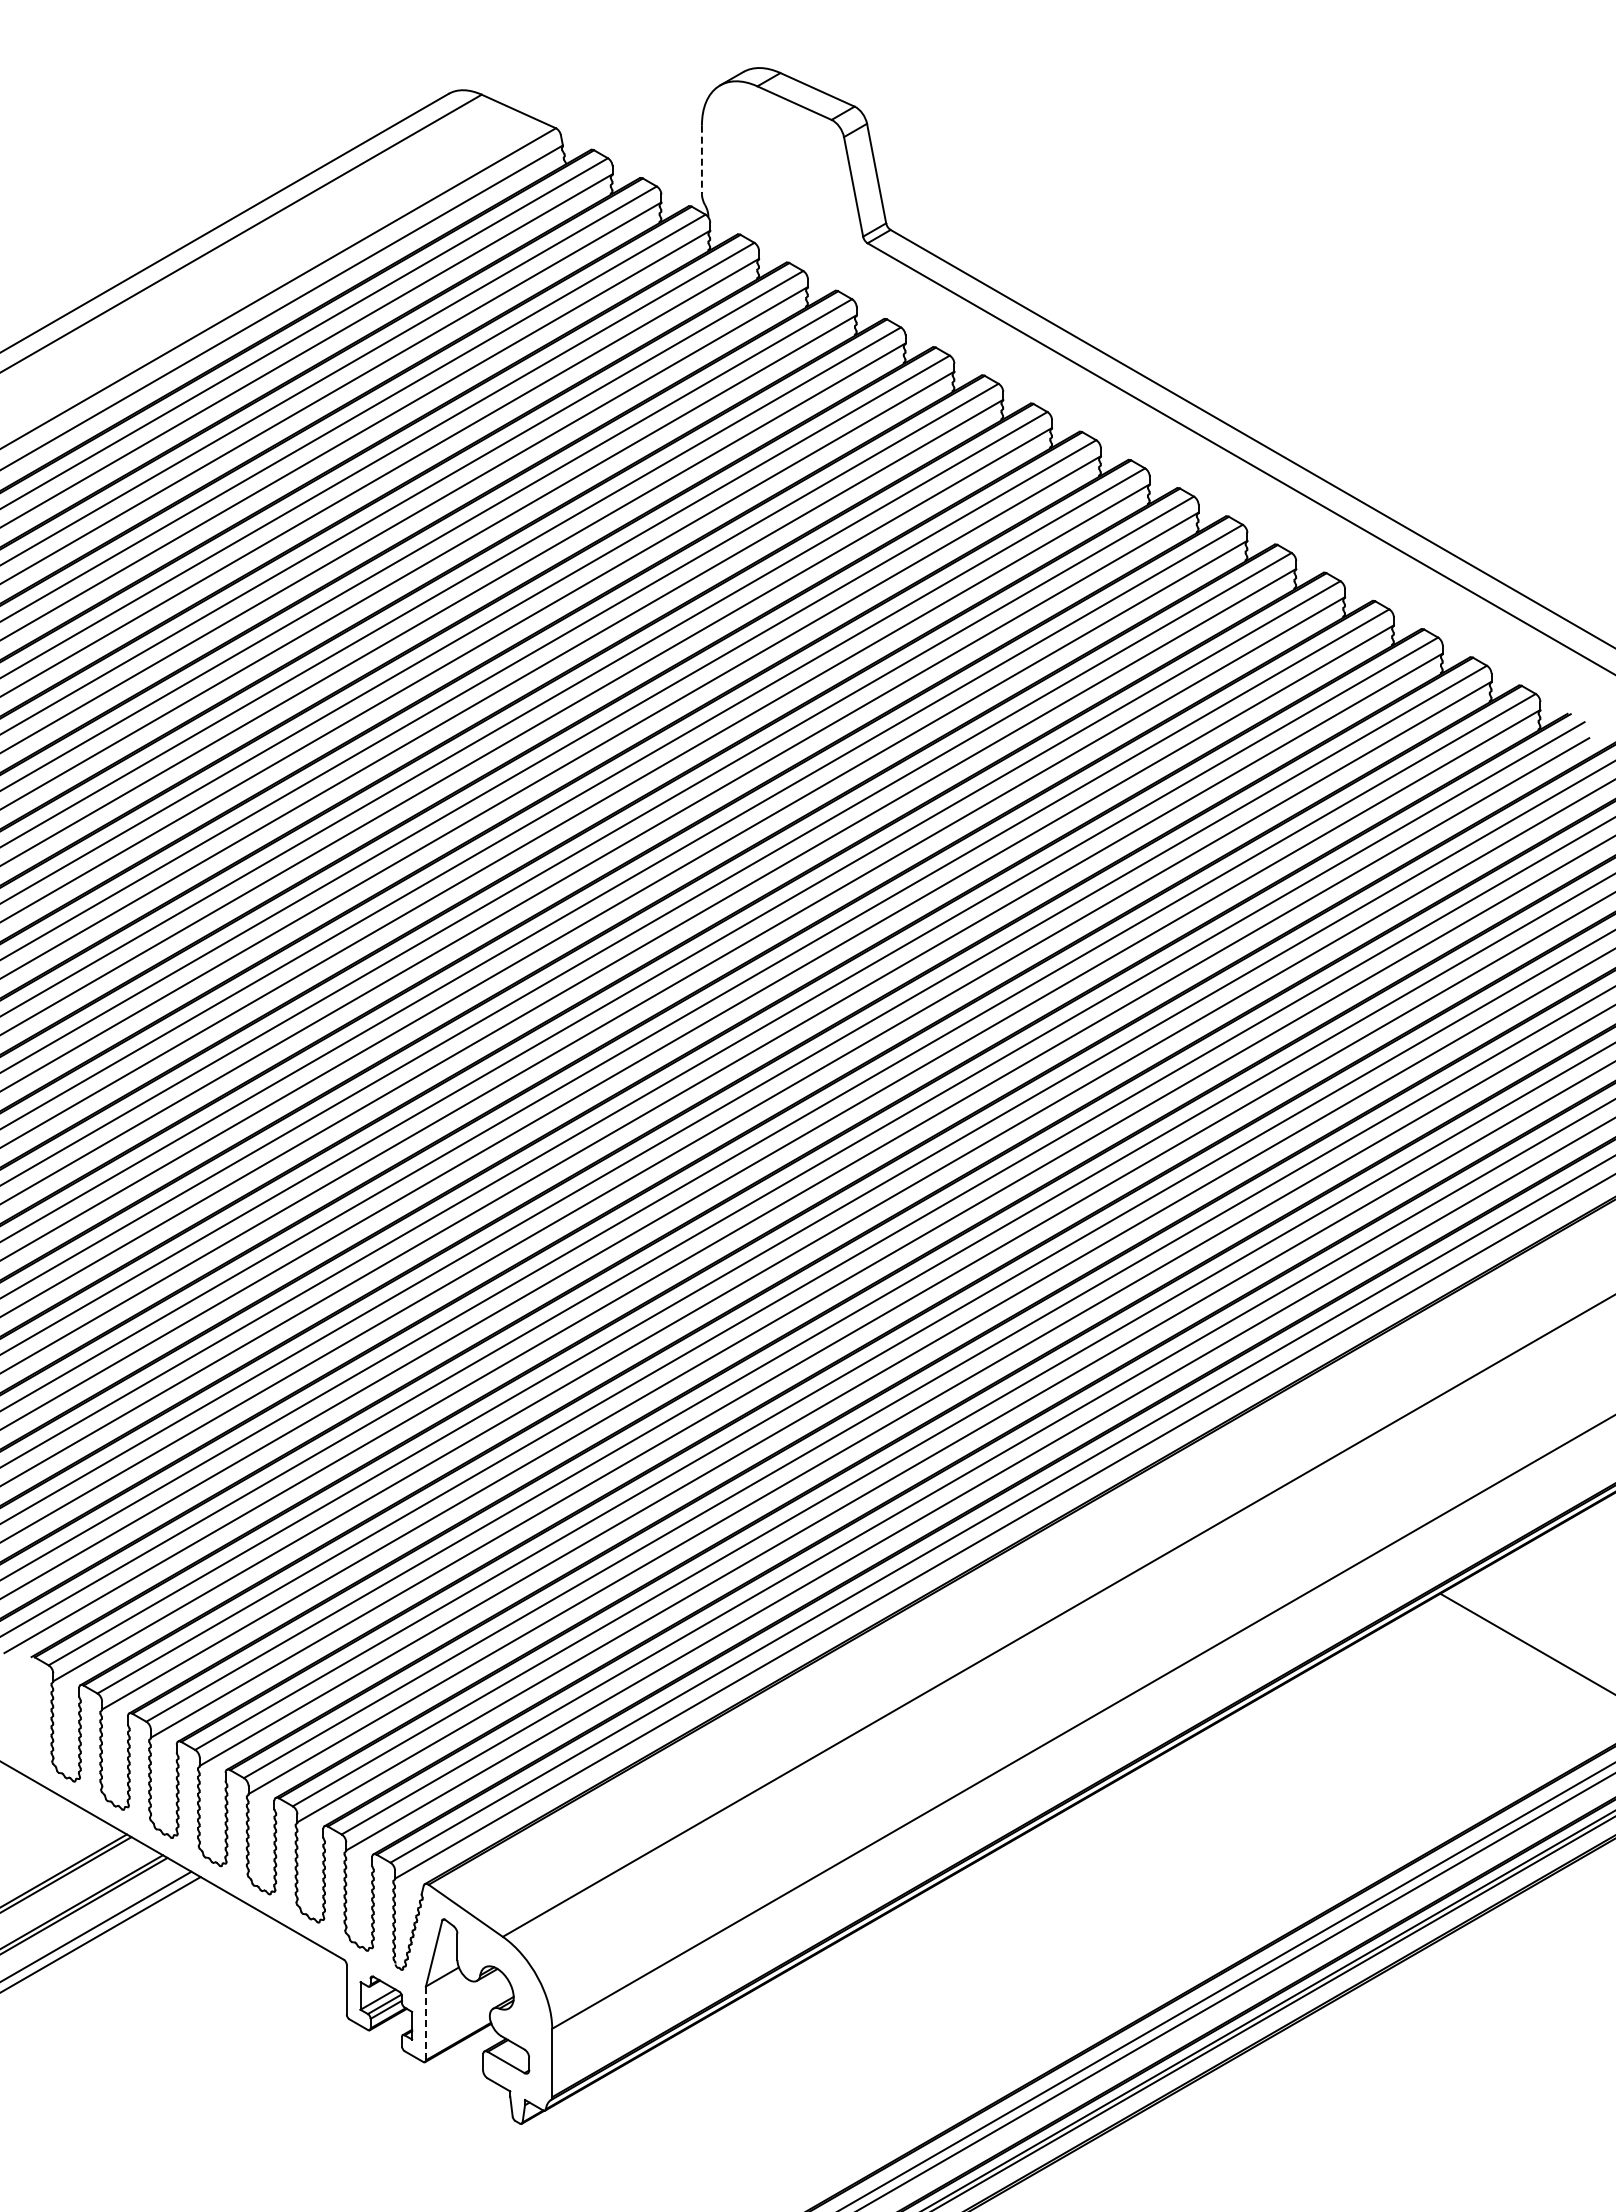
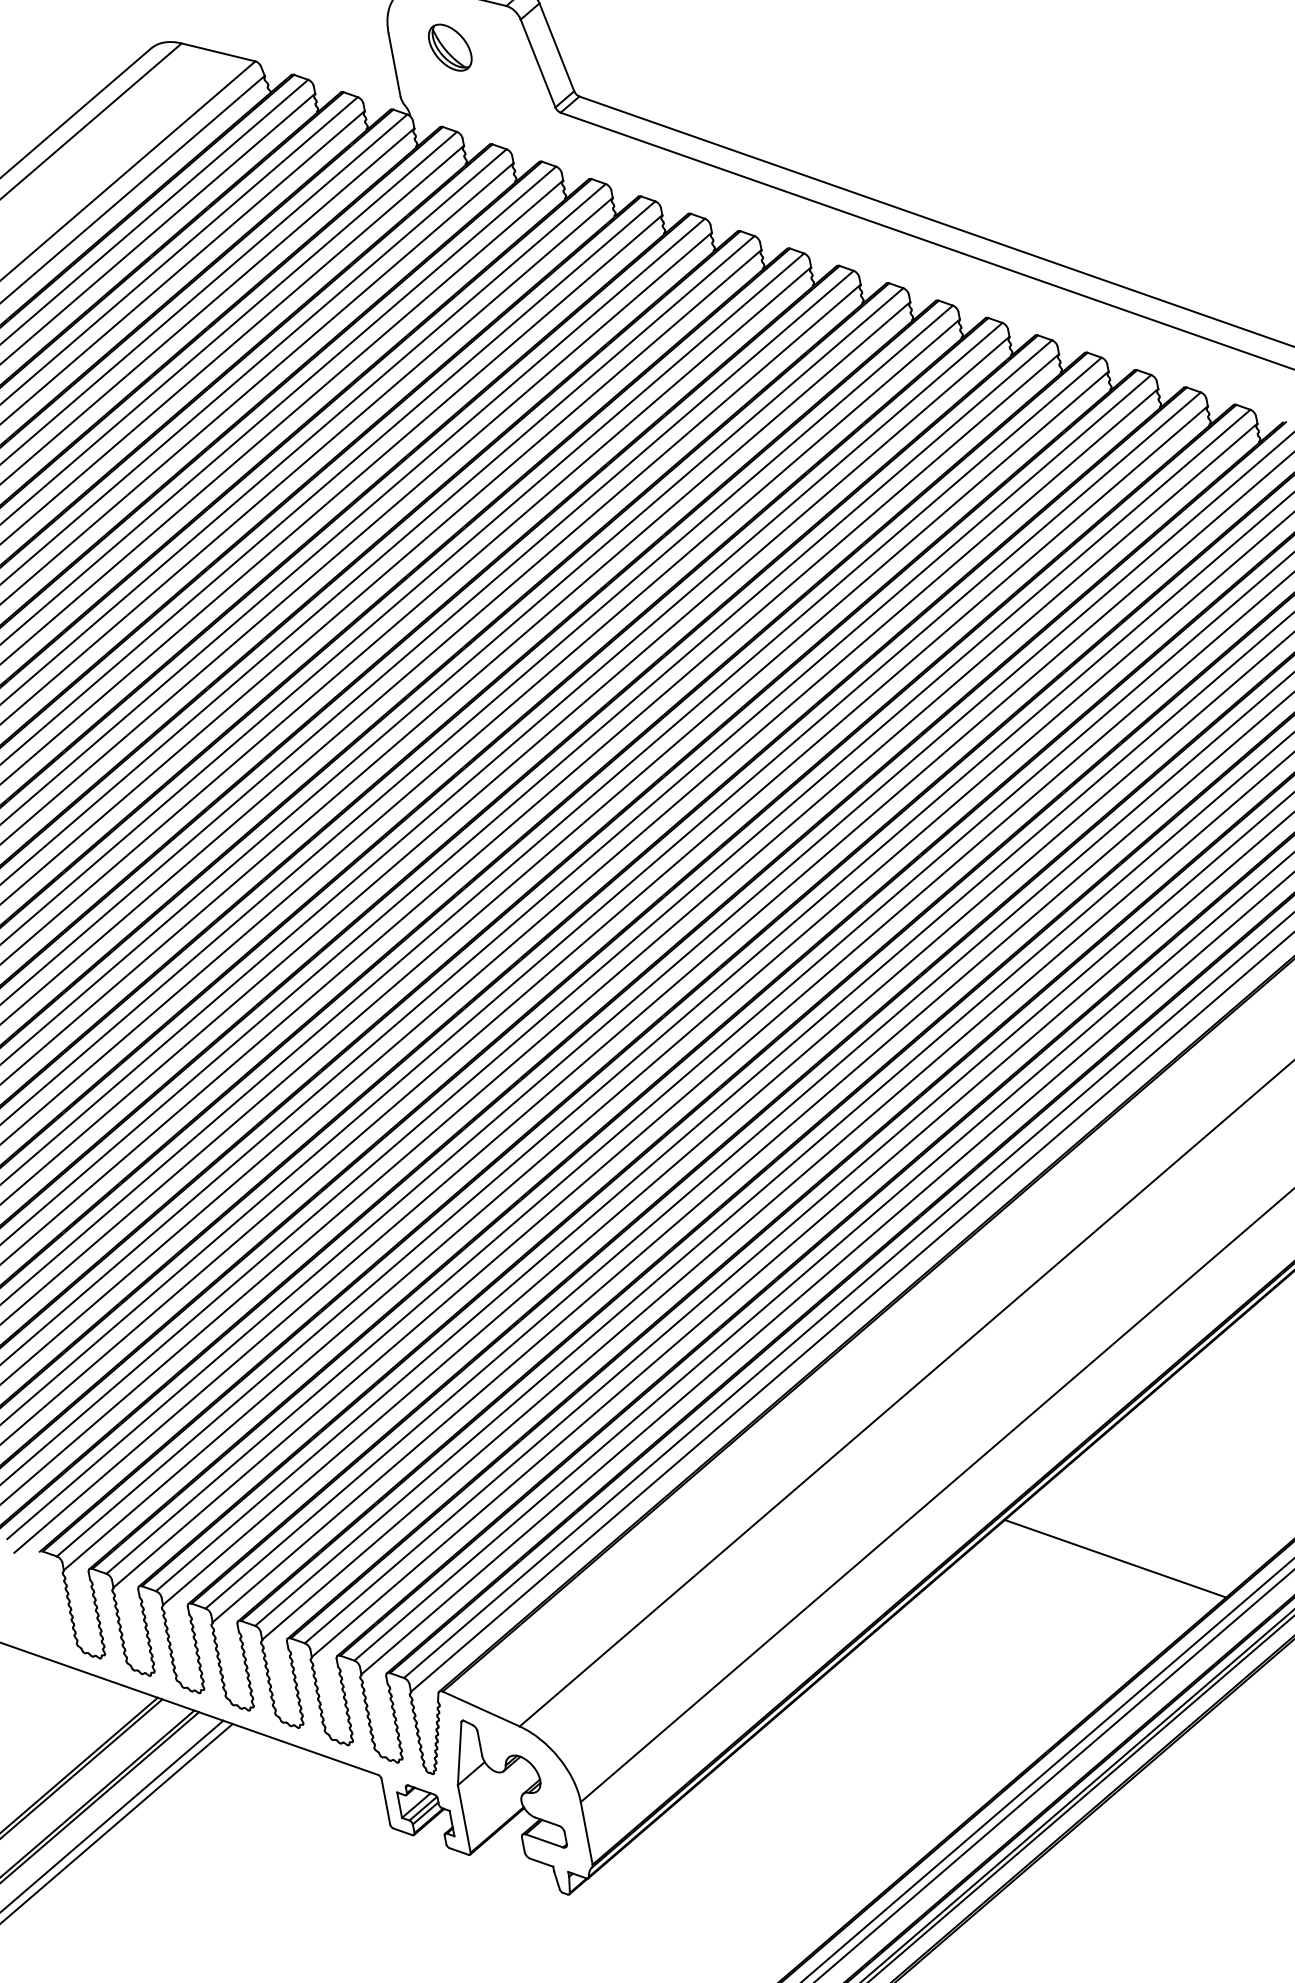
part: (763, 152) -> (449, 47), added
line: (701, 160) -> (394, 65), dashed -> solid
line: (1164, 1878) -> (1115, 1558), added
line: (425, 2023) -> (463, 1819), dashed -> solid

